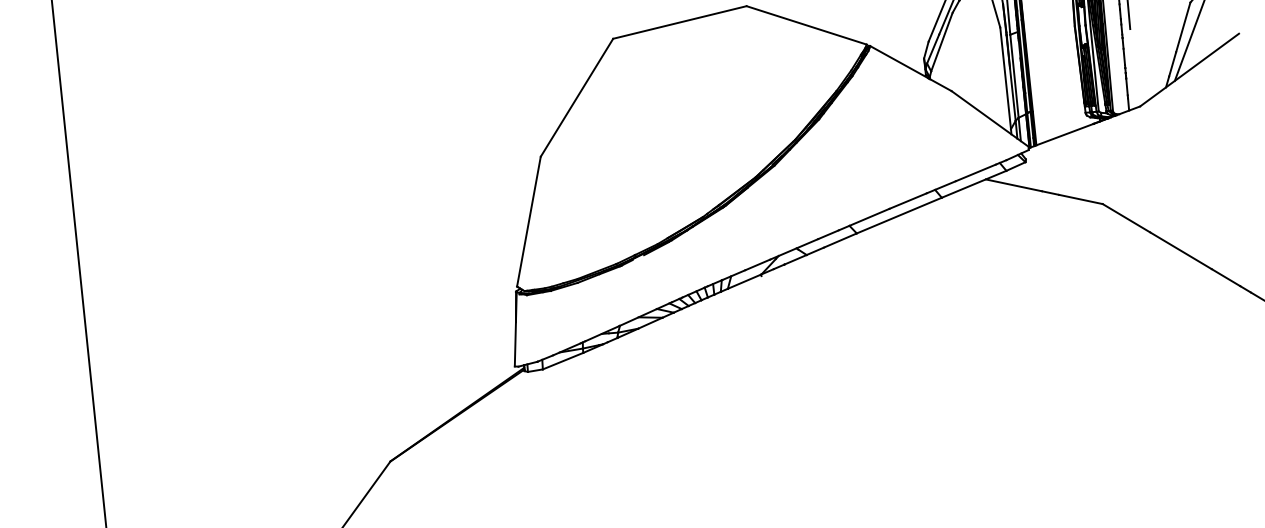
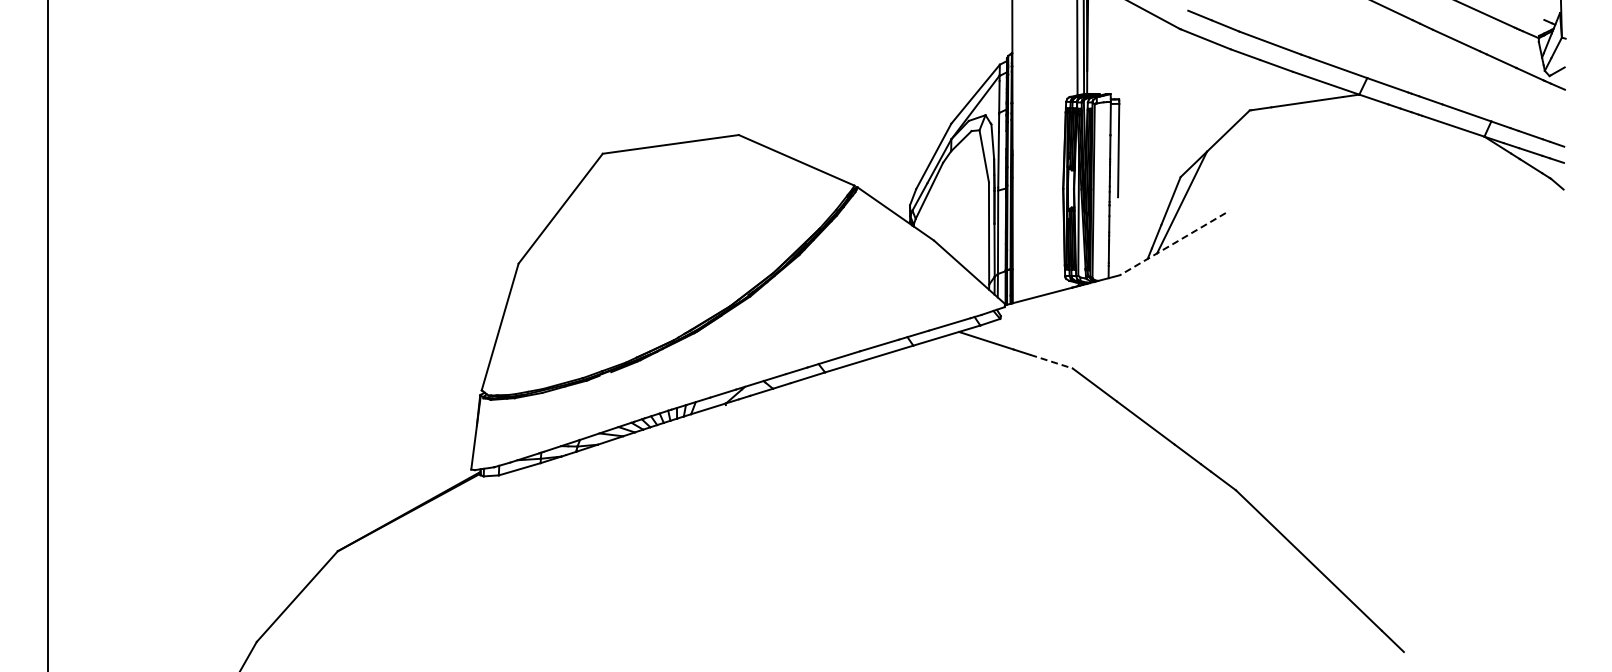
line: (1189, 70) -> (1172, 244), solid -> dashed
line: (1080, 199) -> (1051, 361), solid -> dashed

